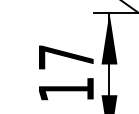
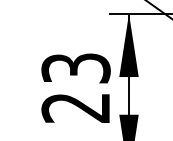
text: (65, 73) -> (75, 87), 17 -> 23

